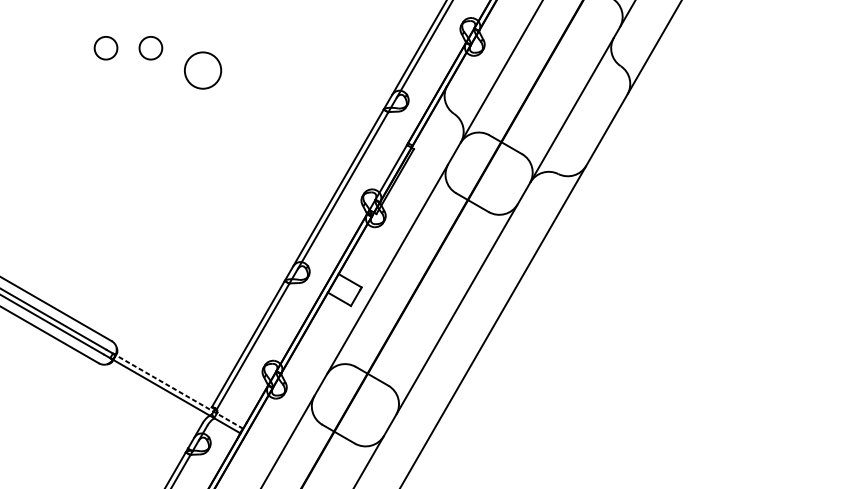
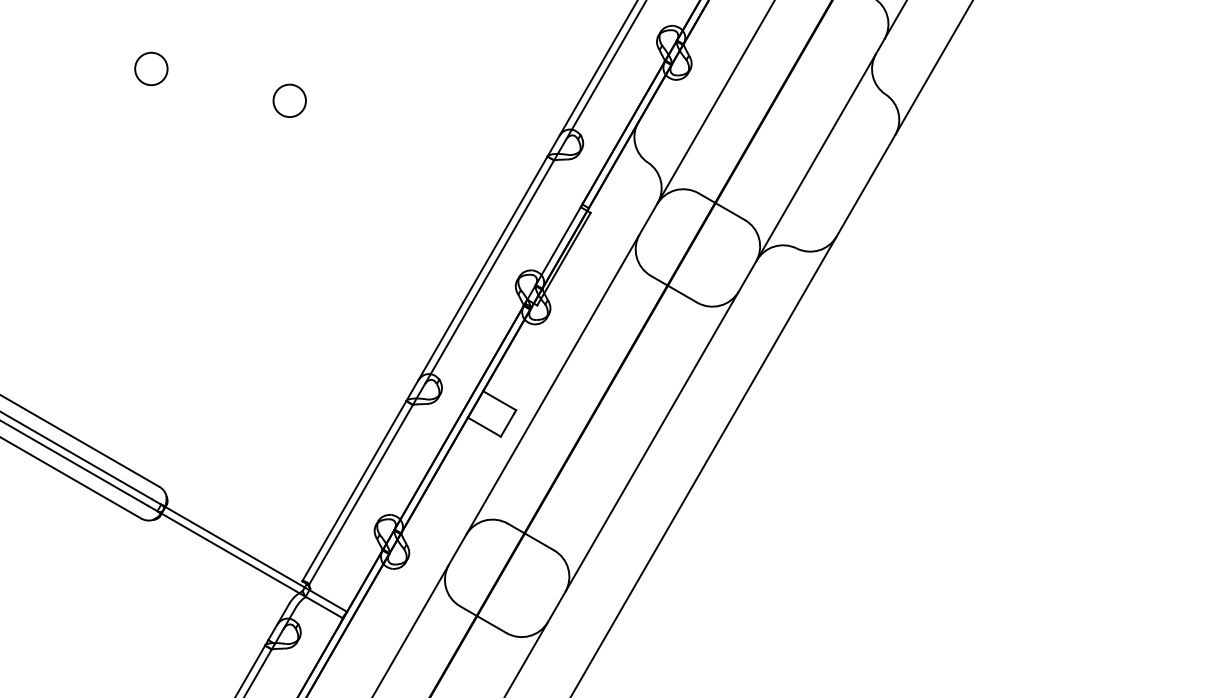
circle: (150, 47) -> (215, 68), removed
circle: (202, 70) -> (289, 100), size x0.62
line: (177, 391) -> (253, 558), dashed -> solid

